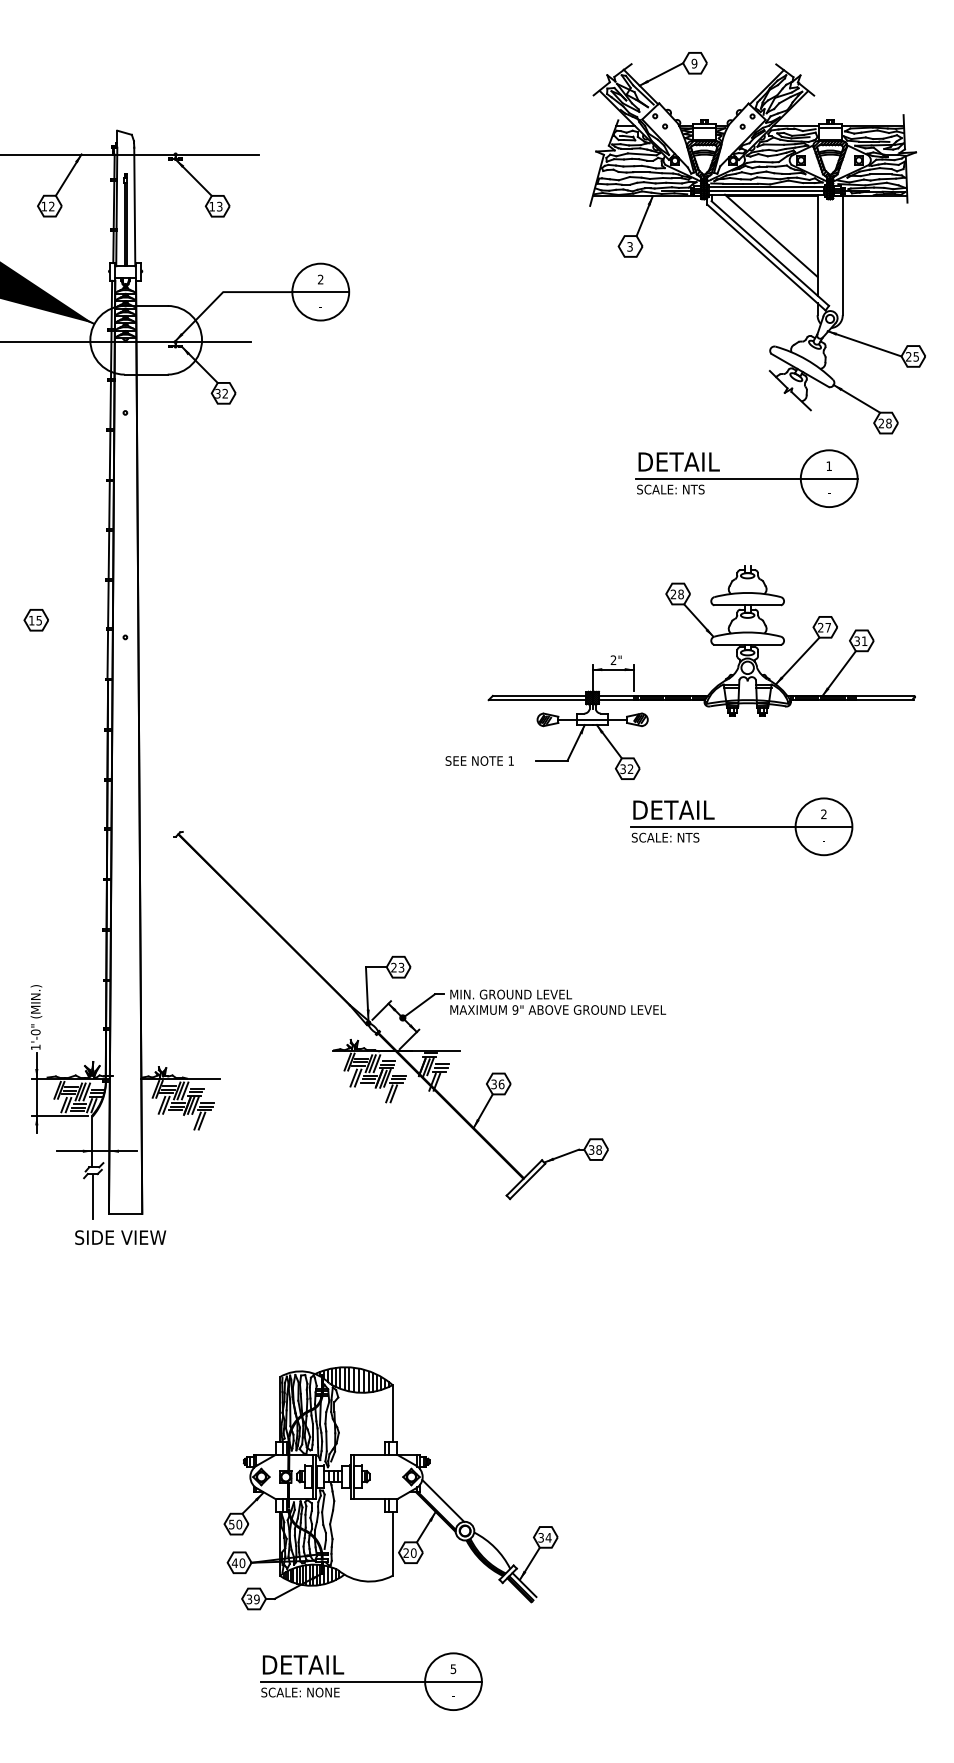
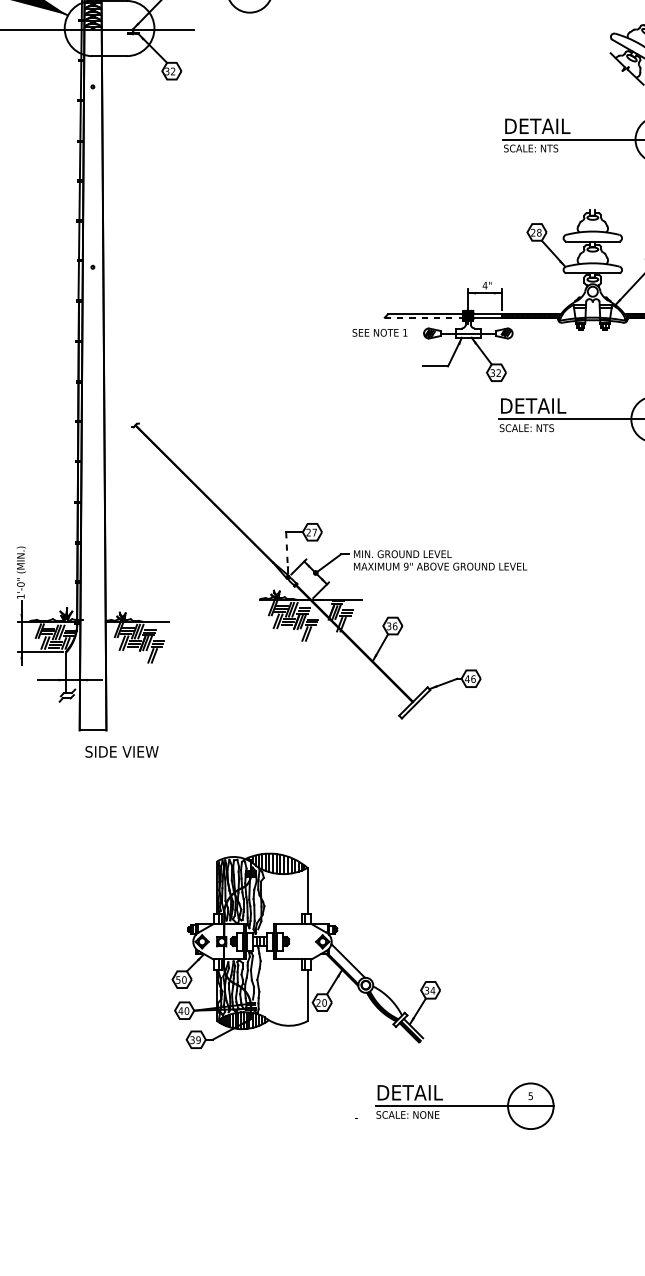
part: (35, 620) -> (20, 253), removed
text: (613, 659) -> (485, 285), 2" -> 4"
line: (537, 700) -> (423, 317), solid -> dashed
text: (479, 760) -> (379, 332), moved
text: (401, 967) -> (314, 532), 23 -> 27
line: (367, 993) -> (287, 553), solid -> dashed
text: (595, 1149) -> (470, 678), 38 -> 46
line: (92, 1196) -> (66, 716), removed
text: (120, 1237) -> (121, 751), moved
part: (371, 1681) -> (464, 1106), moved

